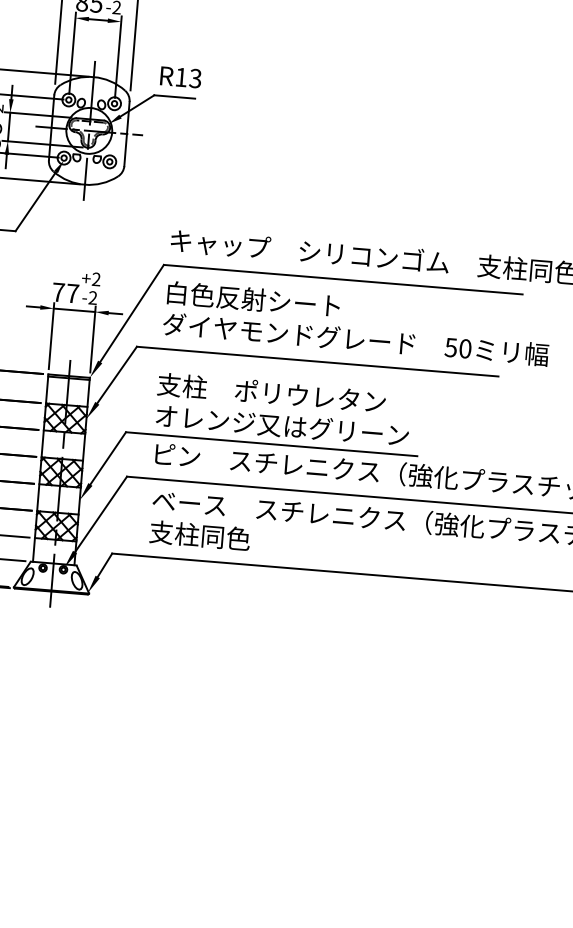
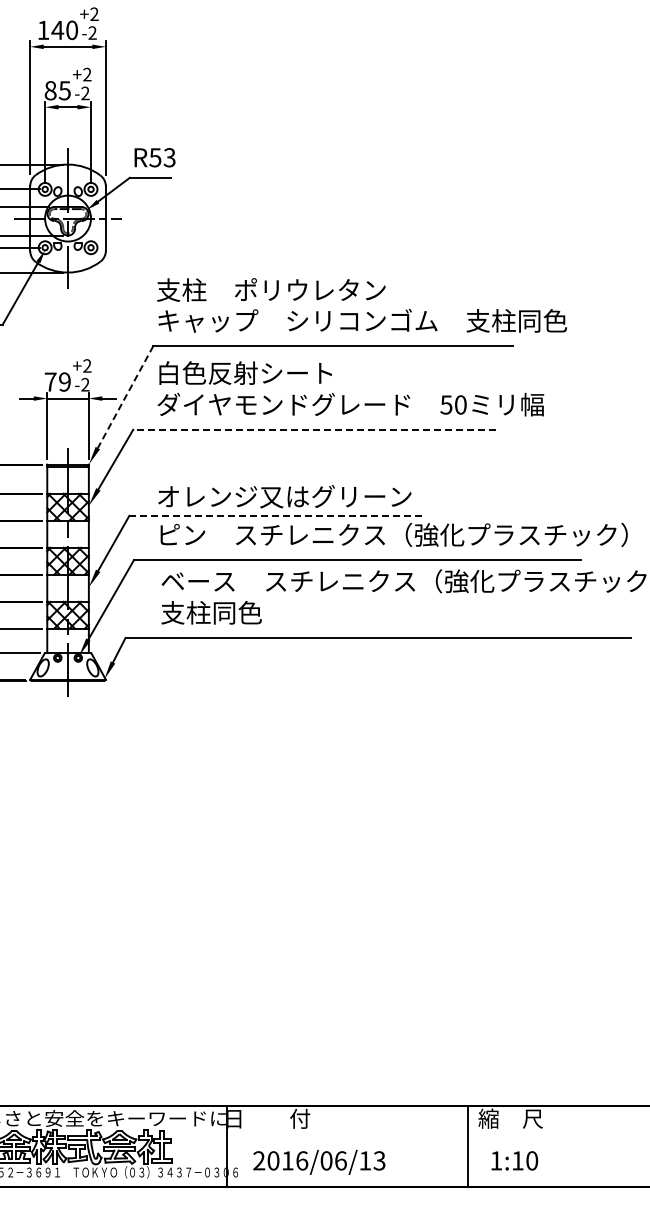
text: (181, 77) -> (155, 157), R13 -> R53
text: (72, 293) -> (64, 381), 77 -> 79
line: (131, 313) -> (125, 397), solid -> dashed
line: (317, 361) -> (314, 429), solid -> dashed
text: (271, 392) -> (271, 289), moved
line: (271, 443) -> (275, 515), solid -> dashed

